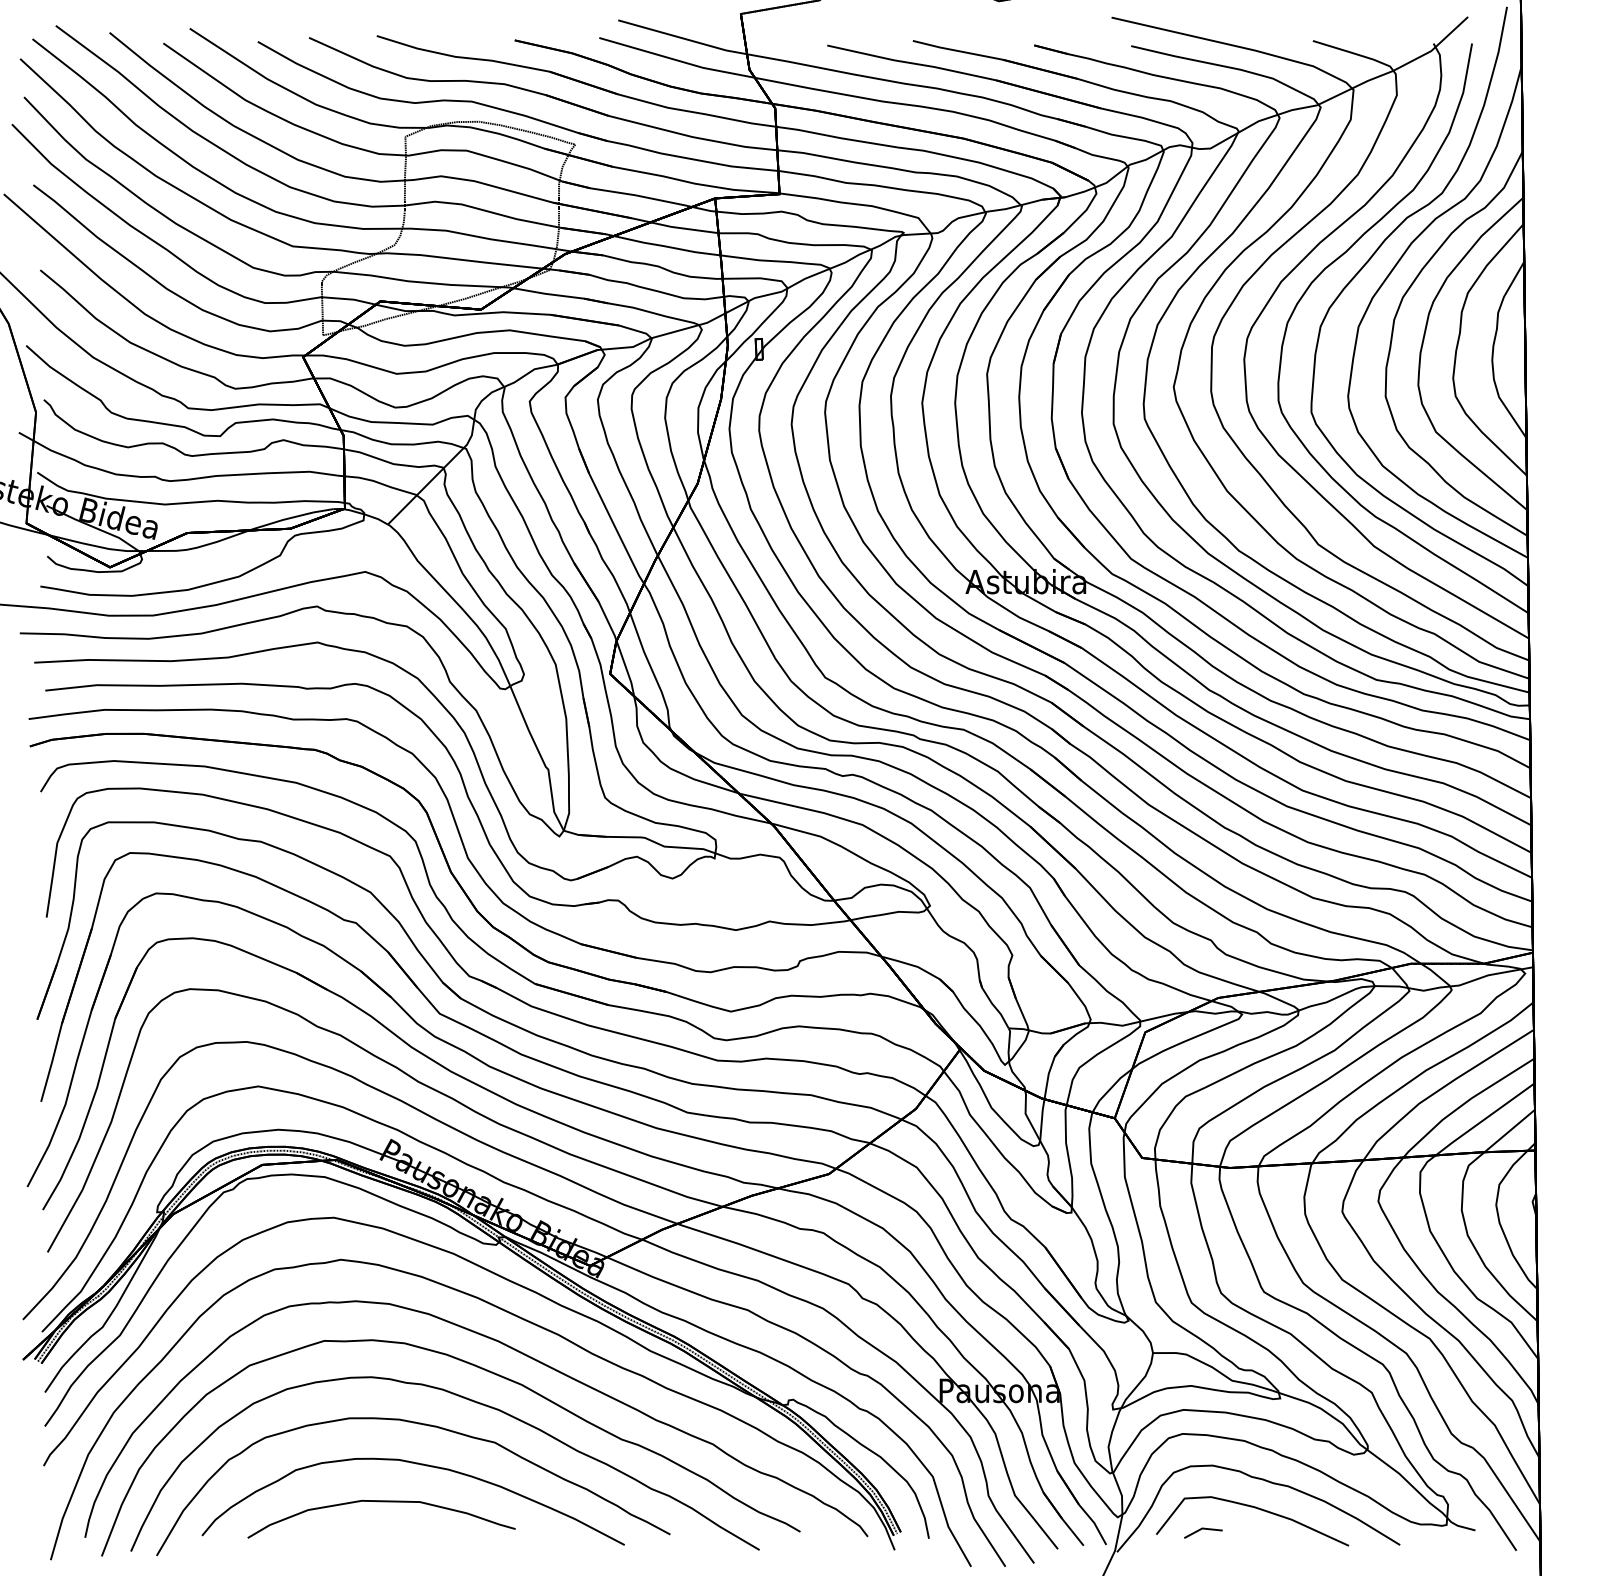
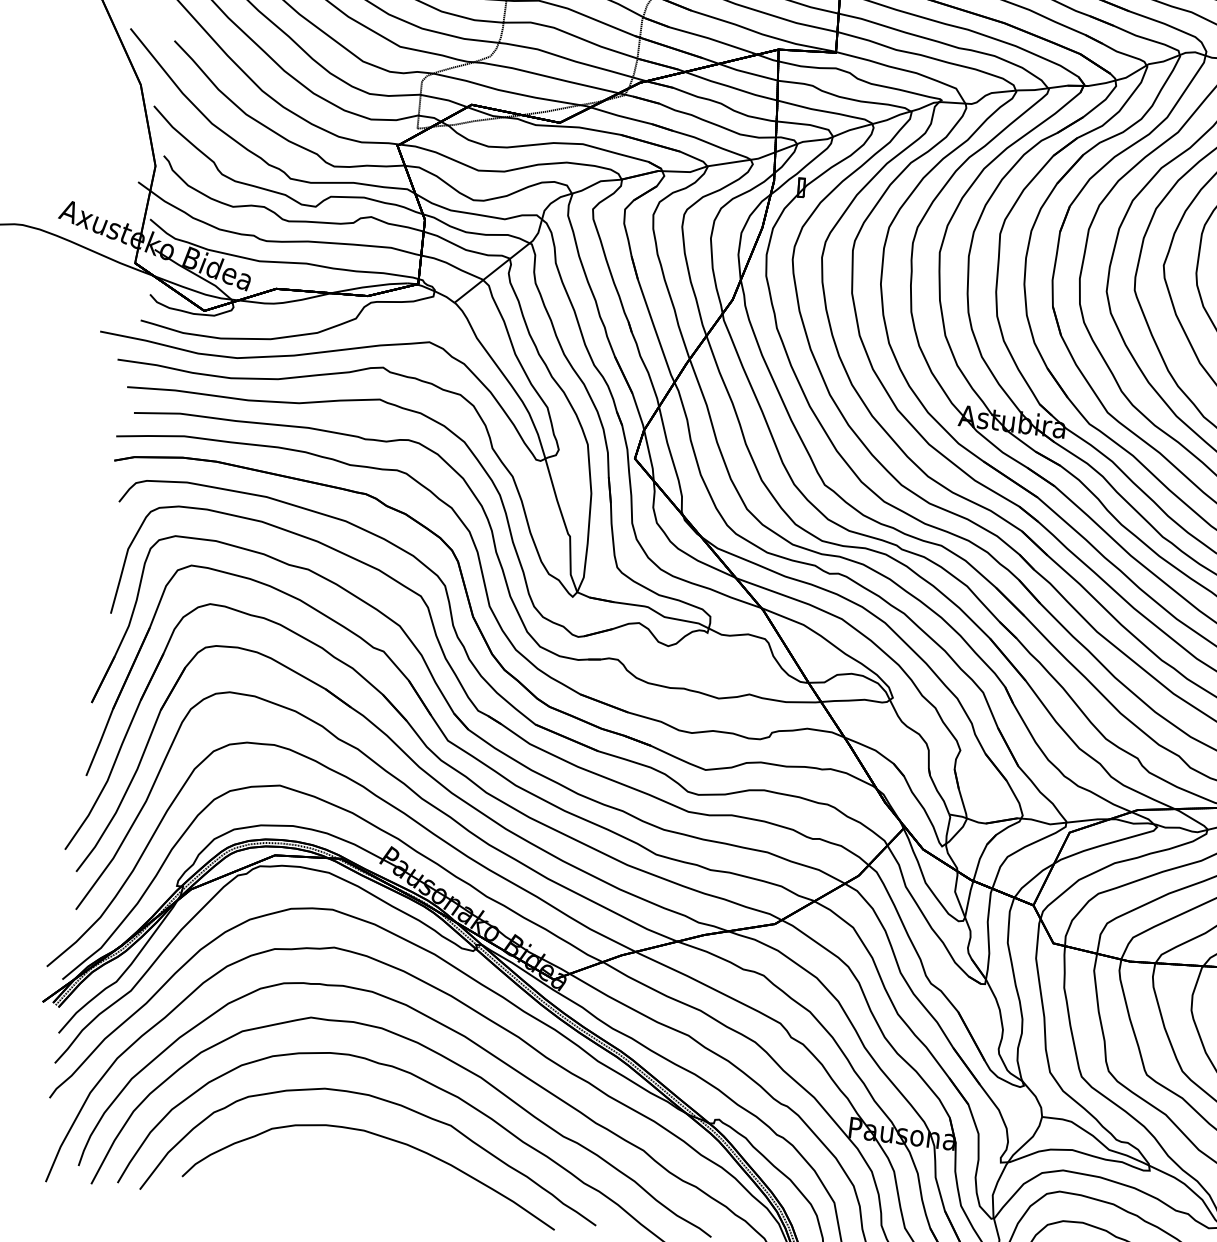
part: (381, 1502) -> (344, 1166), removed

